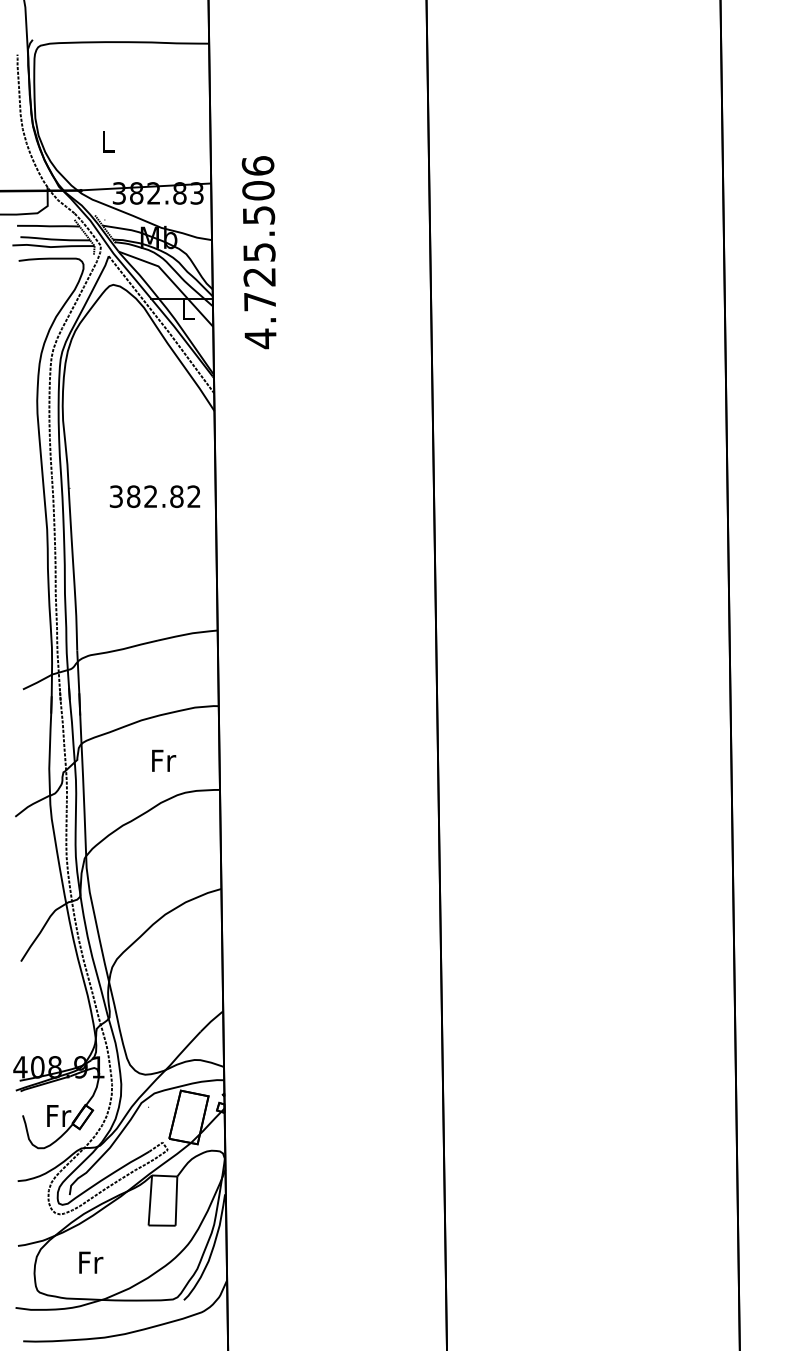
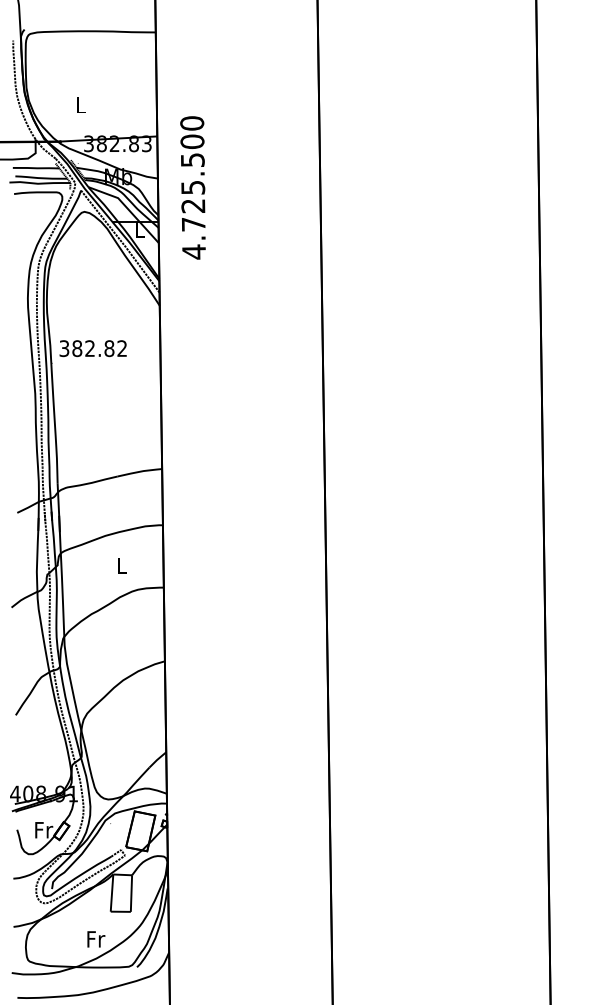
text: (257, 165) -> (191, 123), 4.725.506 -> 4.725.500
text: (154, 496) -> (92, 348), moved
text: (164, 760) -> (122, 565), Fr -> L
text: (91, 1262) -> (96, 939), moved

